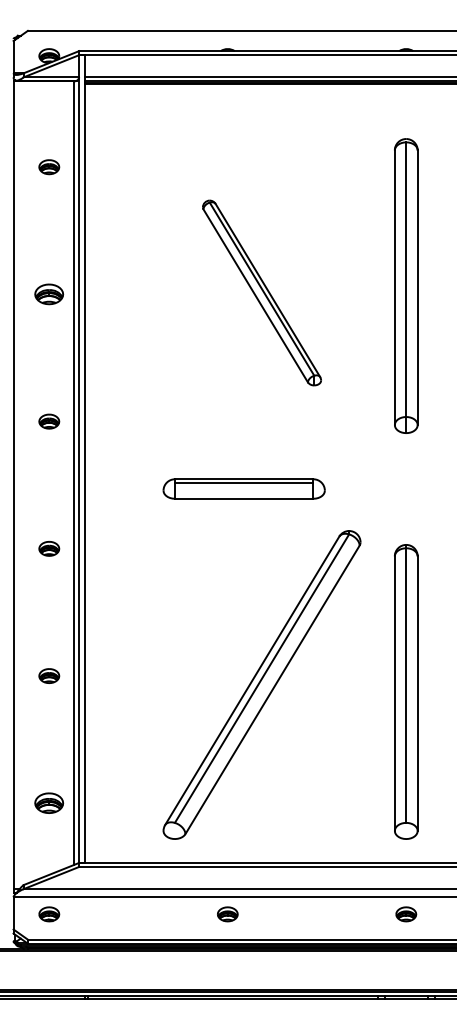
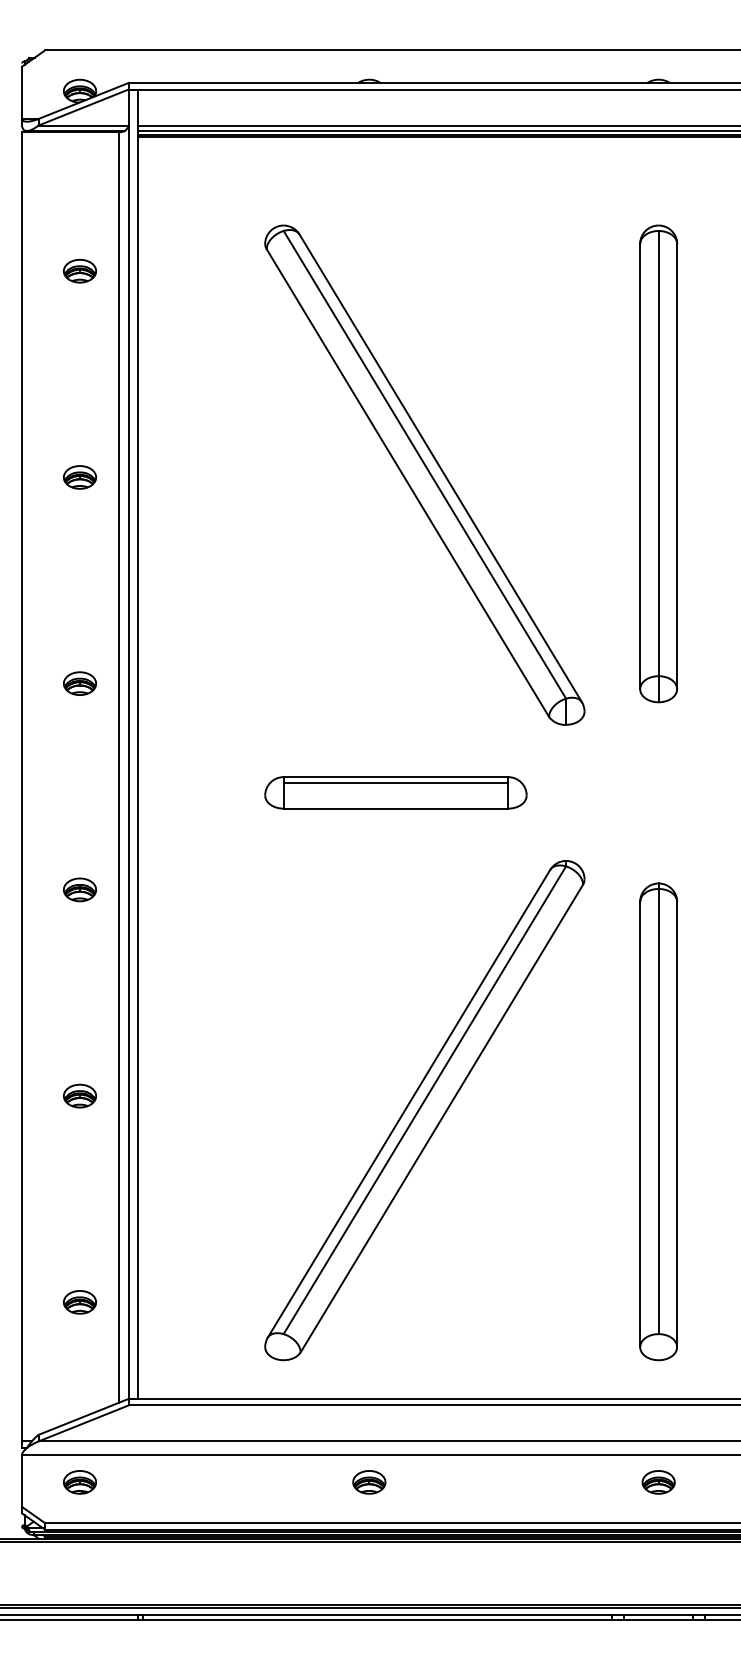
part: (261, 292) -> (423, 474), size x1.67
part: (49, 294) -> (80, 477), size x0.71
part: (49, 803) -> (80, 1302), size x0.71

